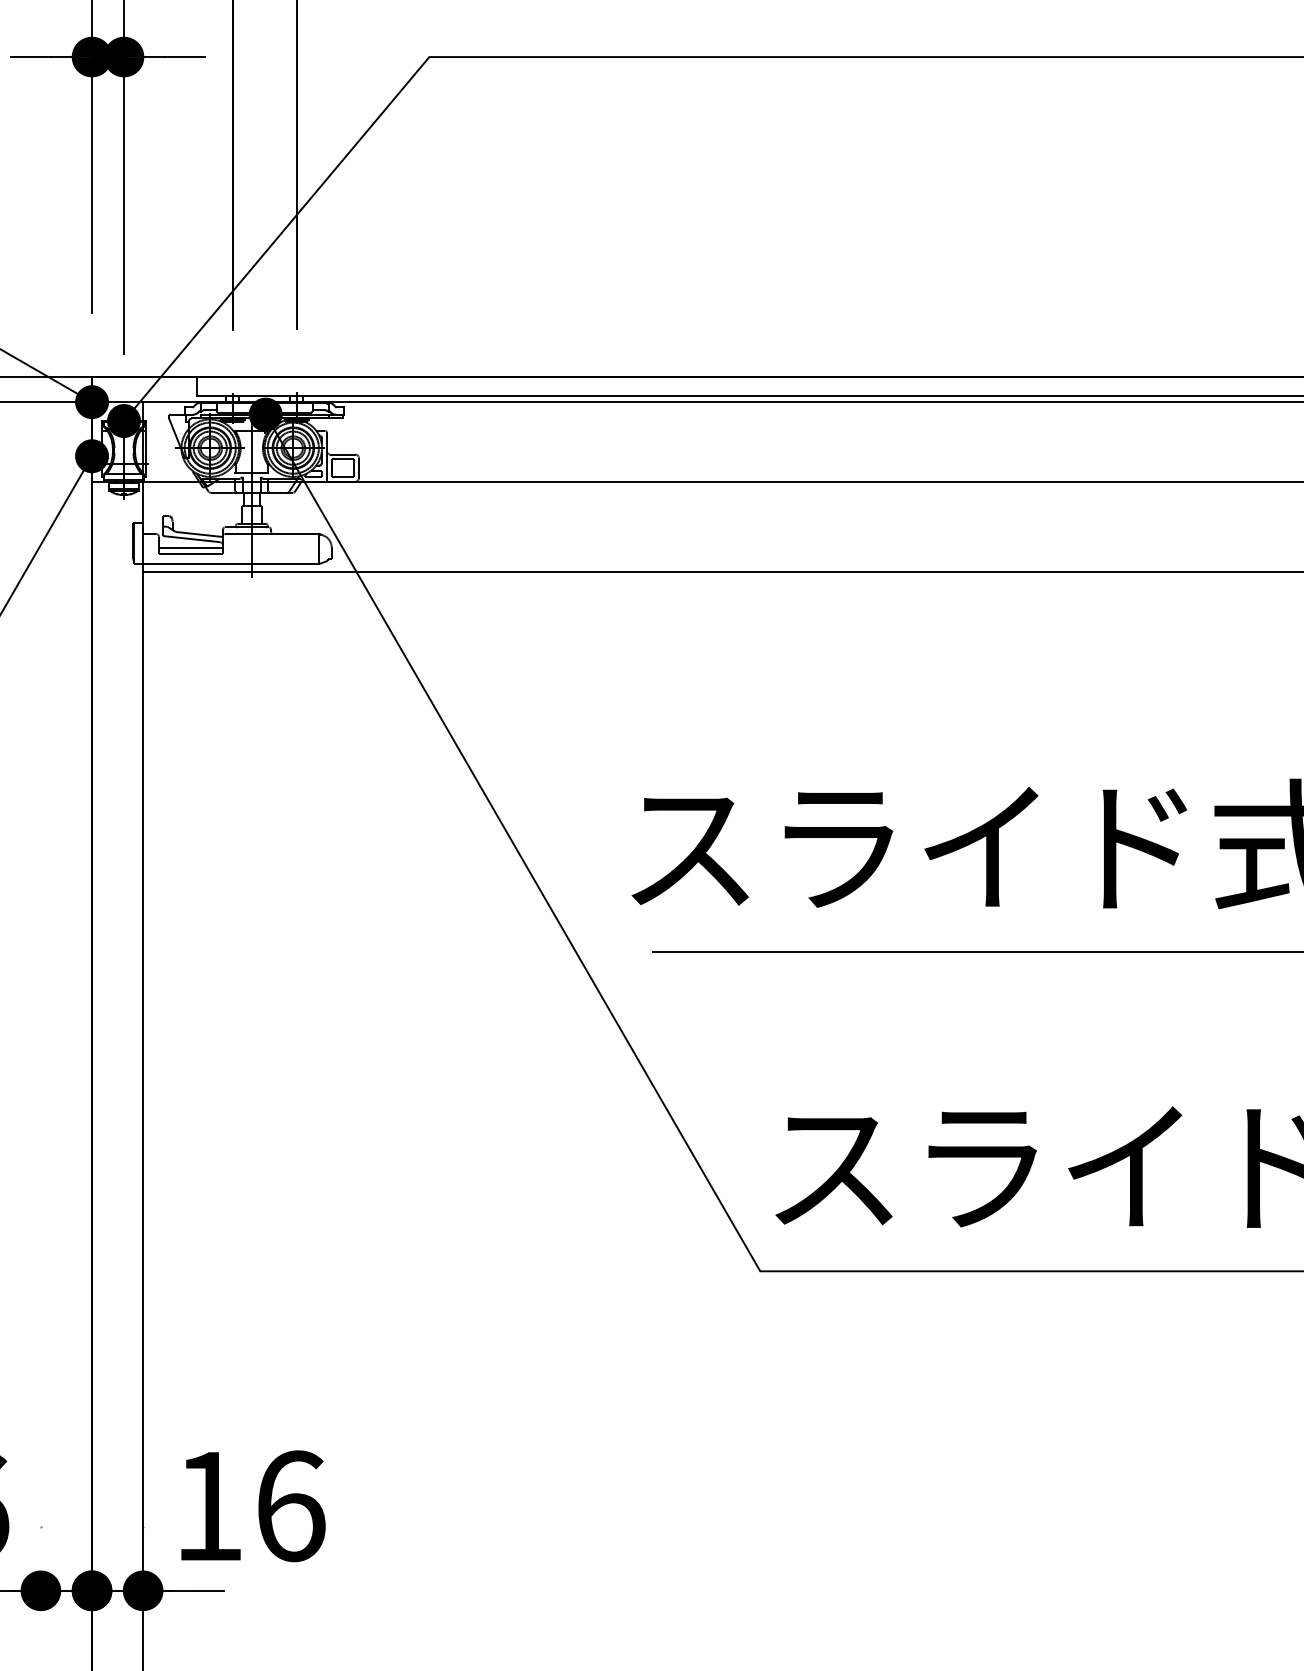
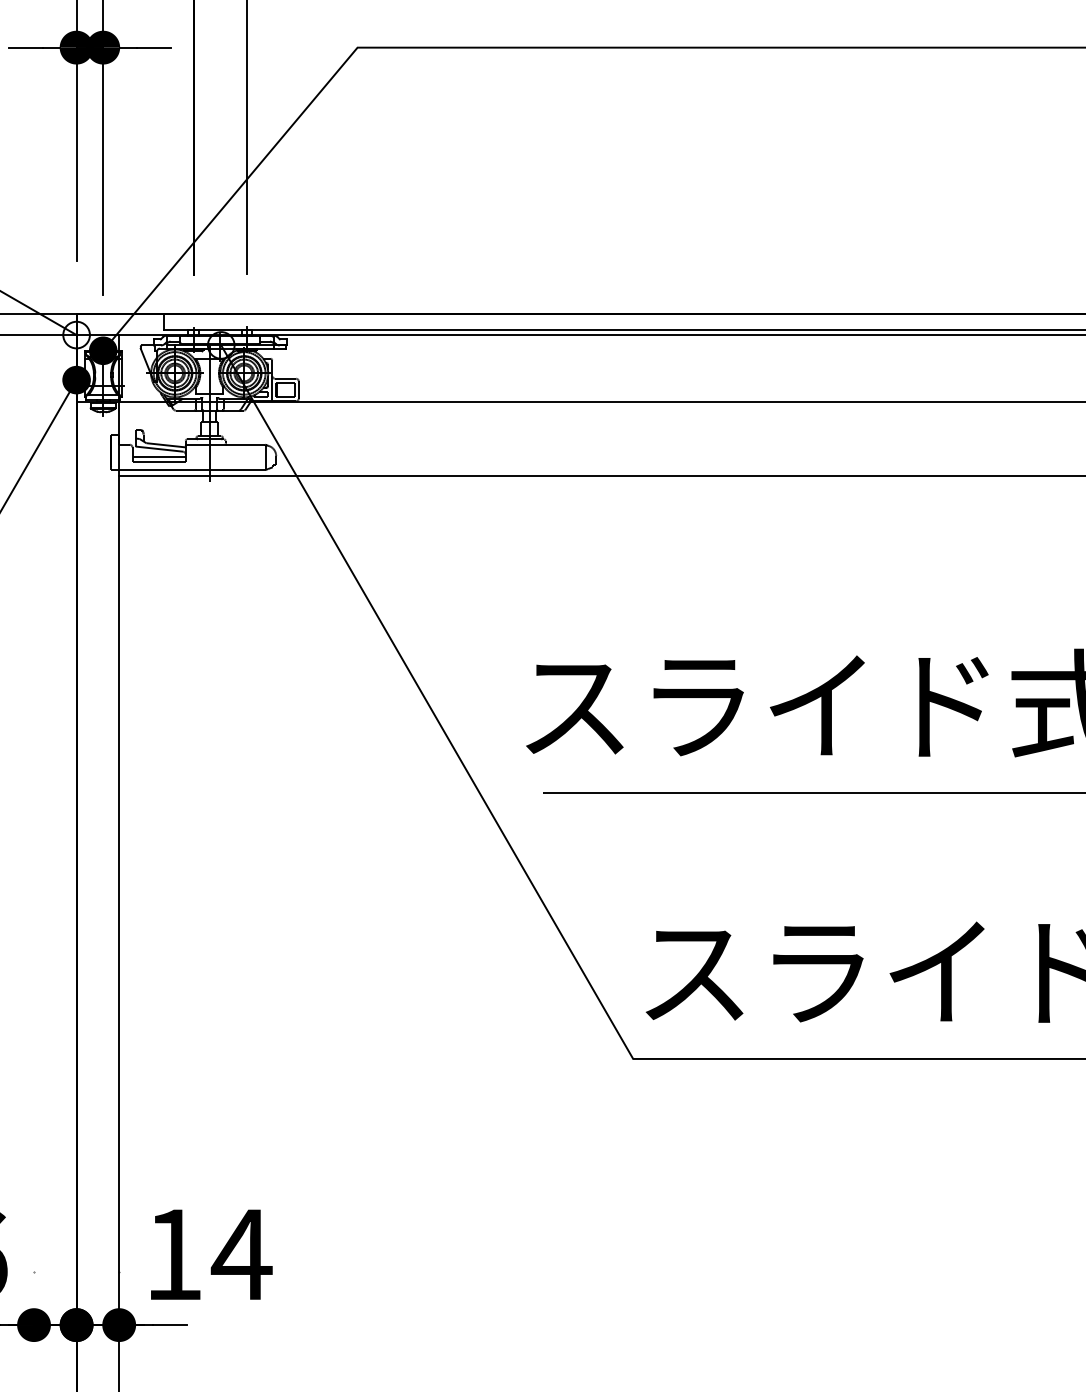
fill: (92, 402) -> (76, 335), removed
fill: (265, 414) -> (221, 345), removed
text: (290, 1506) -> (241, 1254), 16 -> 14

